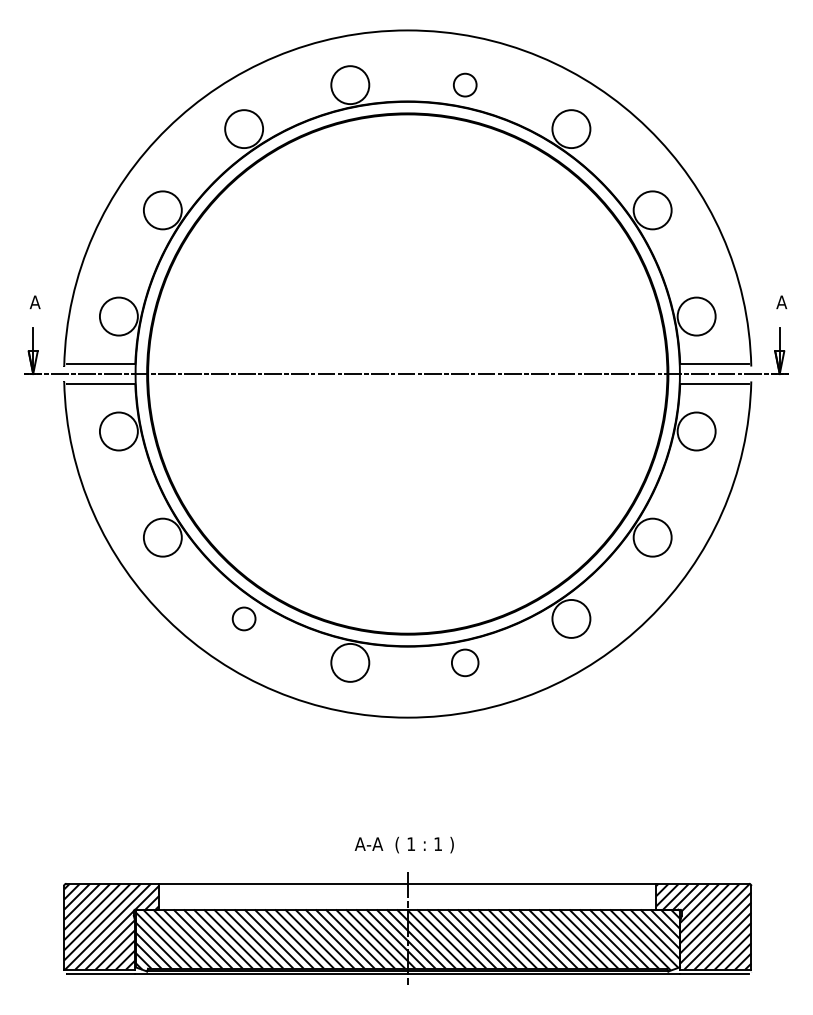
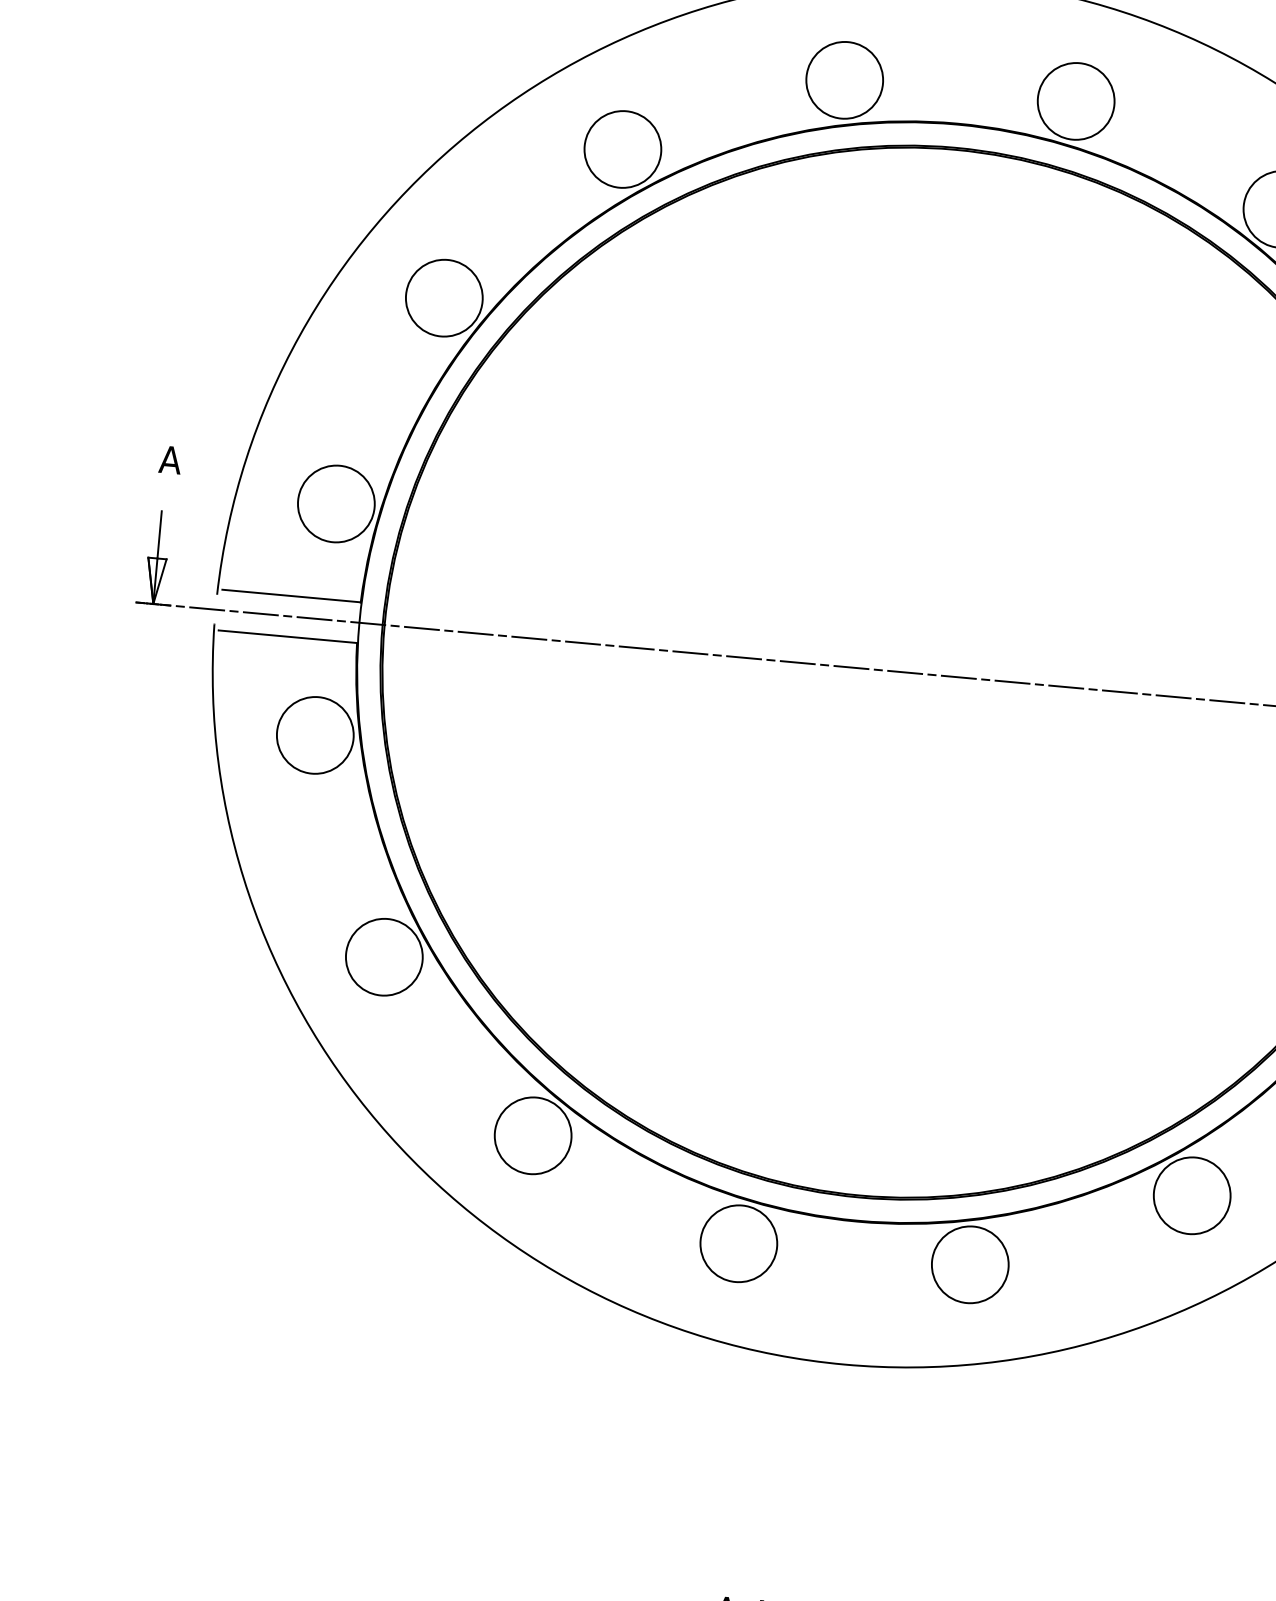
circle: (465, 85) -> (1076, 102), size x1.67
circle: (244, 618) -> (533, 1134), size x1.67
circle: (465, 662) -> (970, 1264), size x1.43

